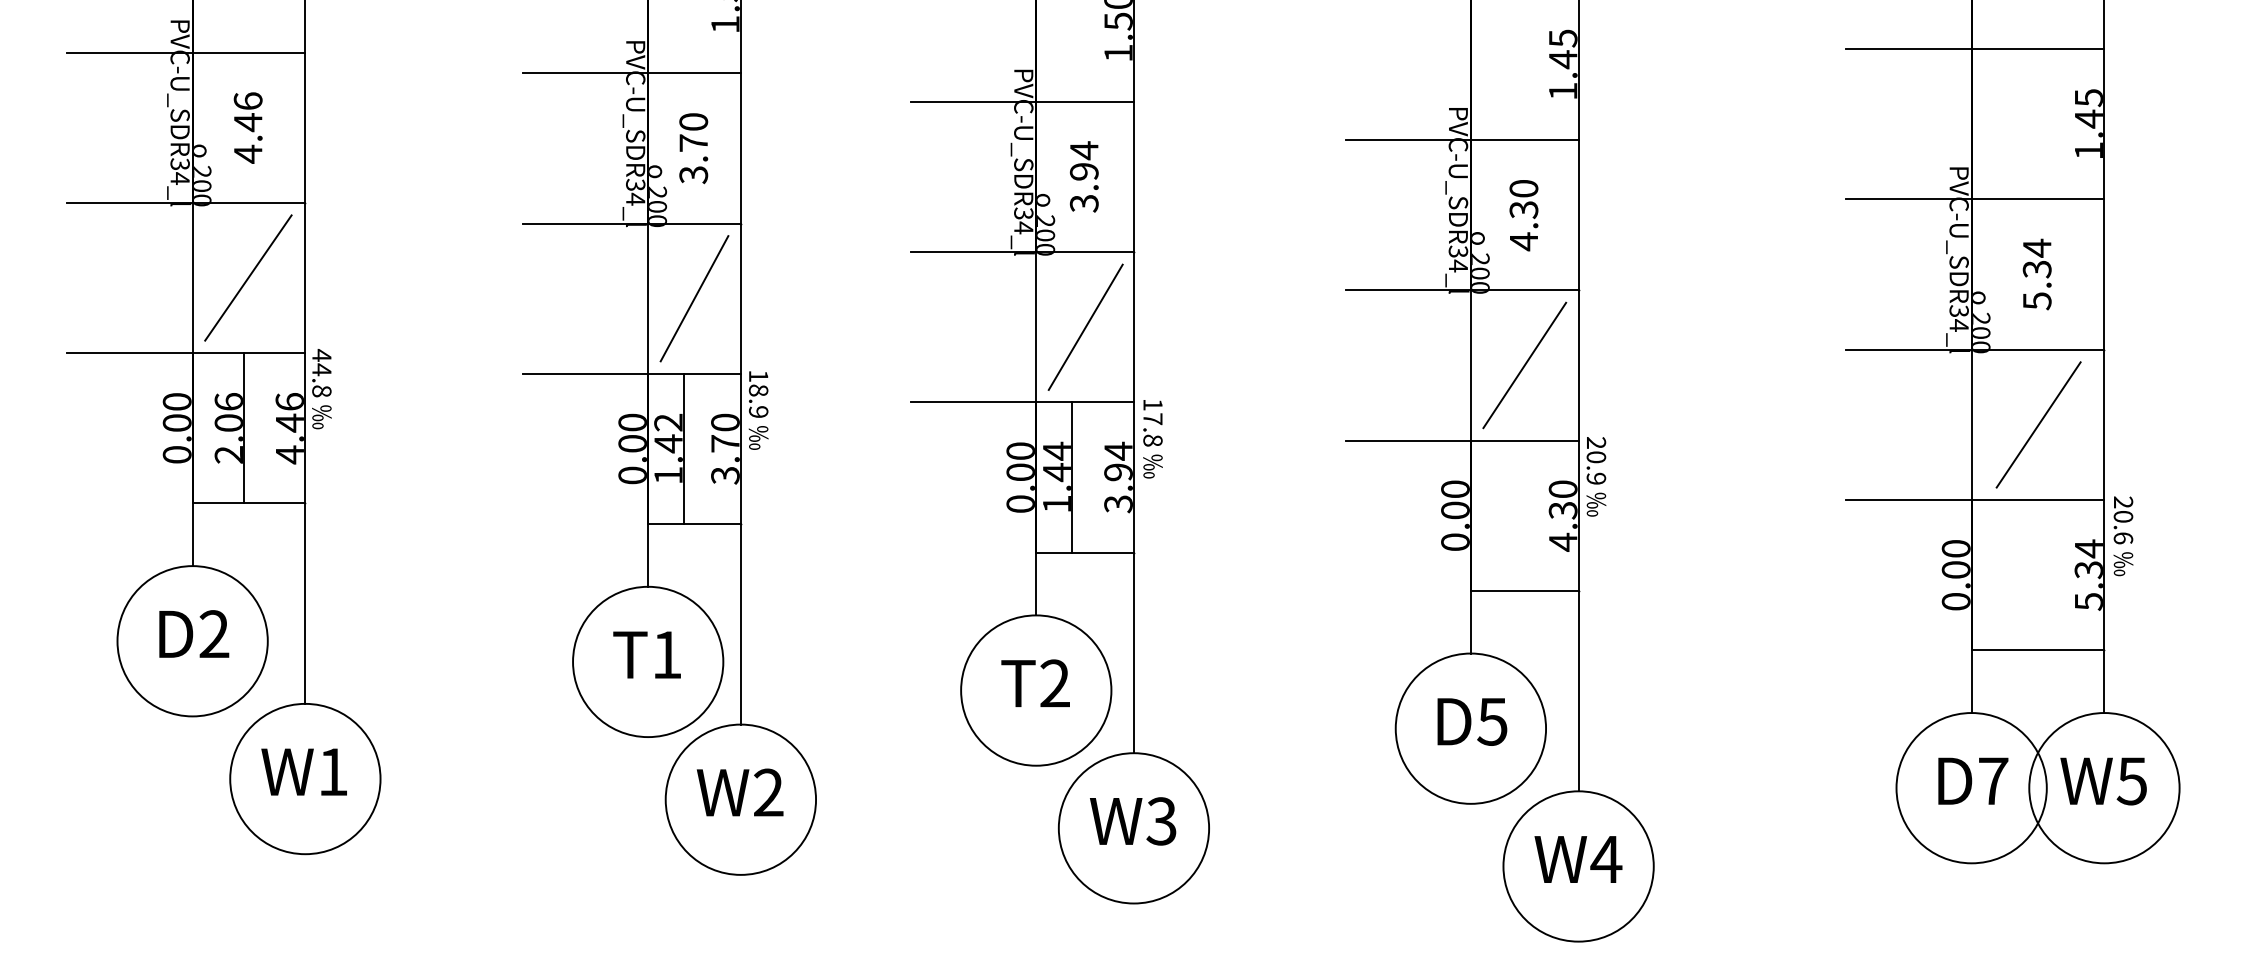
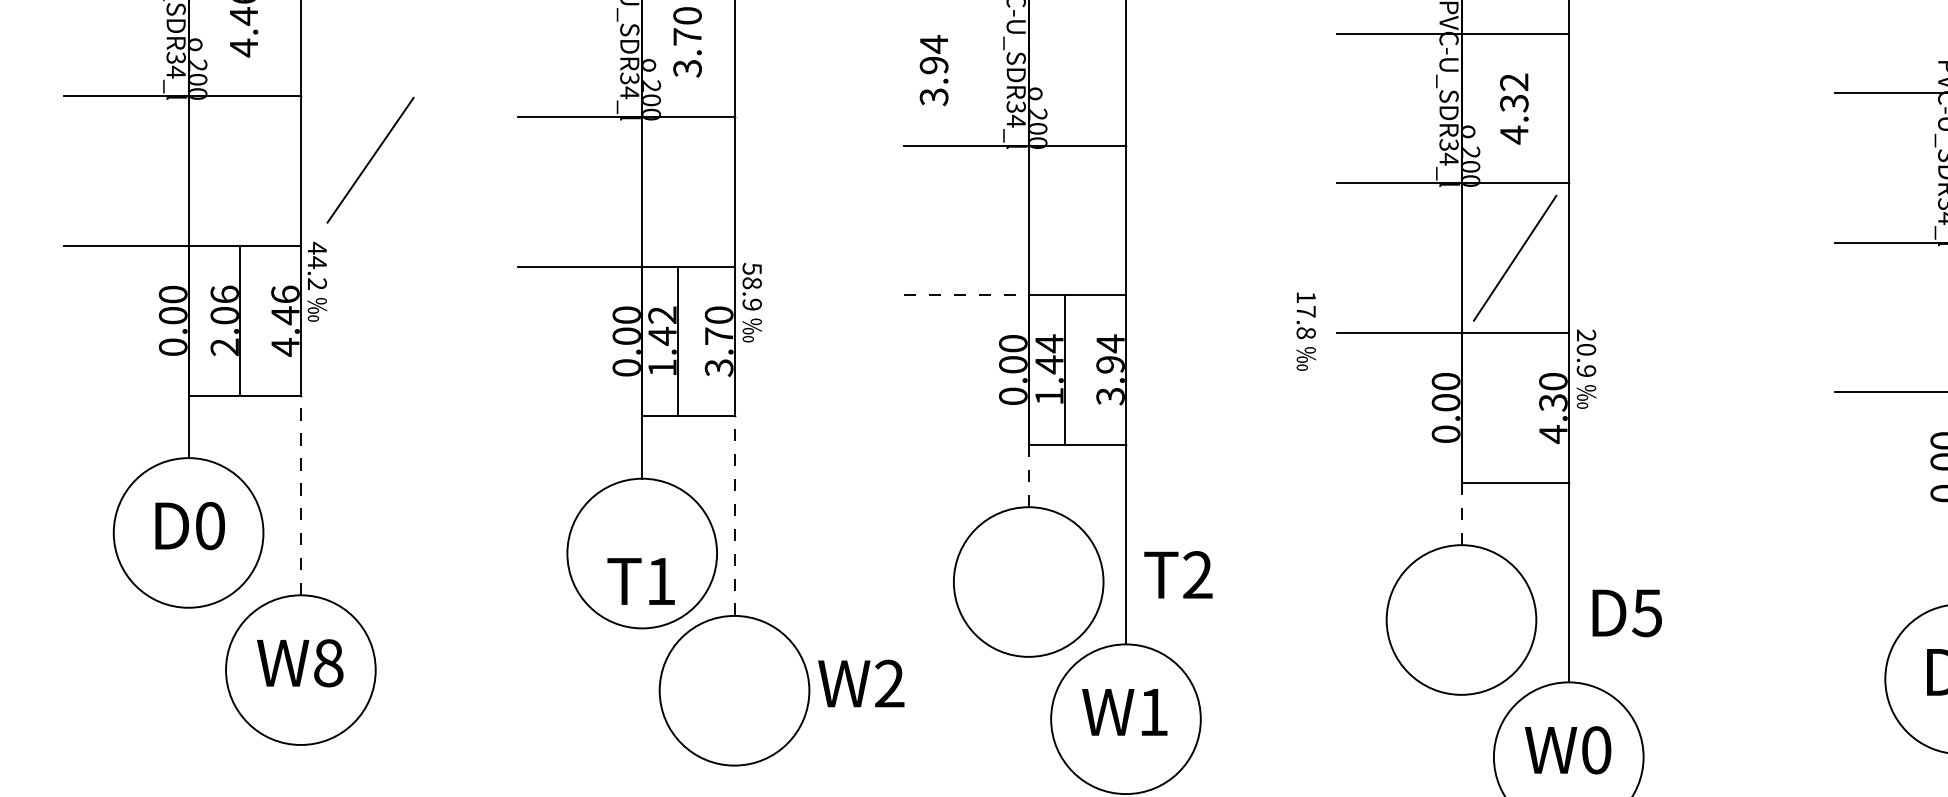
text: (1083, 176) -> (933, 70), moved
text: (1523, 188) -> (1513, 82), 4.30 -> 4.32
line: (248, 277) -> (370, 159), moved
line: (694, 298) -> (688, 191), removed
line: (1085, 326) -> (1077, 219), removed
text: (758, 375) -> (752, 268), 18.9 -> 58.9
text: (321, 391) -> (316, 284), 44.8 -> 44.2
line: (973, 402) -> (966, 295), solid -> dashed
text: (1152, 439) -> (1305, 332), moved
line: (1036, 583) -> (1028, 475), solid -> dashed
line: (305, 603) -> (300, 495), solid -> dashed
line: (1470, 621) -> (1461, 513), solid -> dashed
line: (740, 623) -> (734, 515), solid -> dashed
text: (214, 634) -> (210, 526), D2 -> D0
text: (646, 654) -> (640, 580), moved
text: (1035, 682) -> (1178, 574), moved
text: (1472, 721) -> (1627, 612), moved
text: (333, 772) -> (328, 663), W1 -> W8
text: (739, 792) -> (860, 683), moved
text: (1161, 821) -> (1153, 712), W3 -> W1
text: (1606, 859) -> (1596, 750), W4 -> W0

